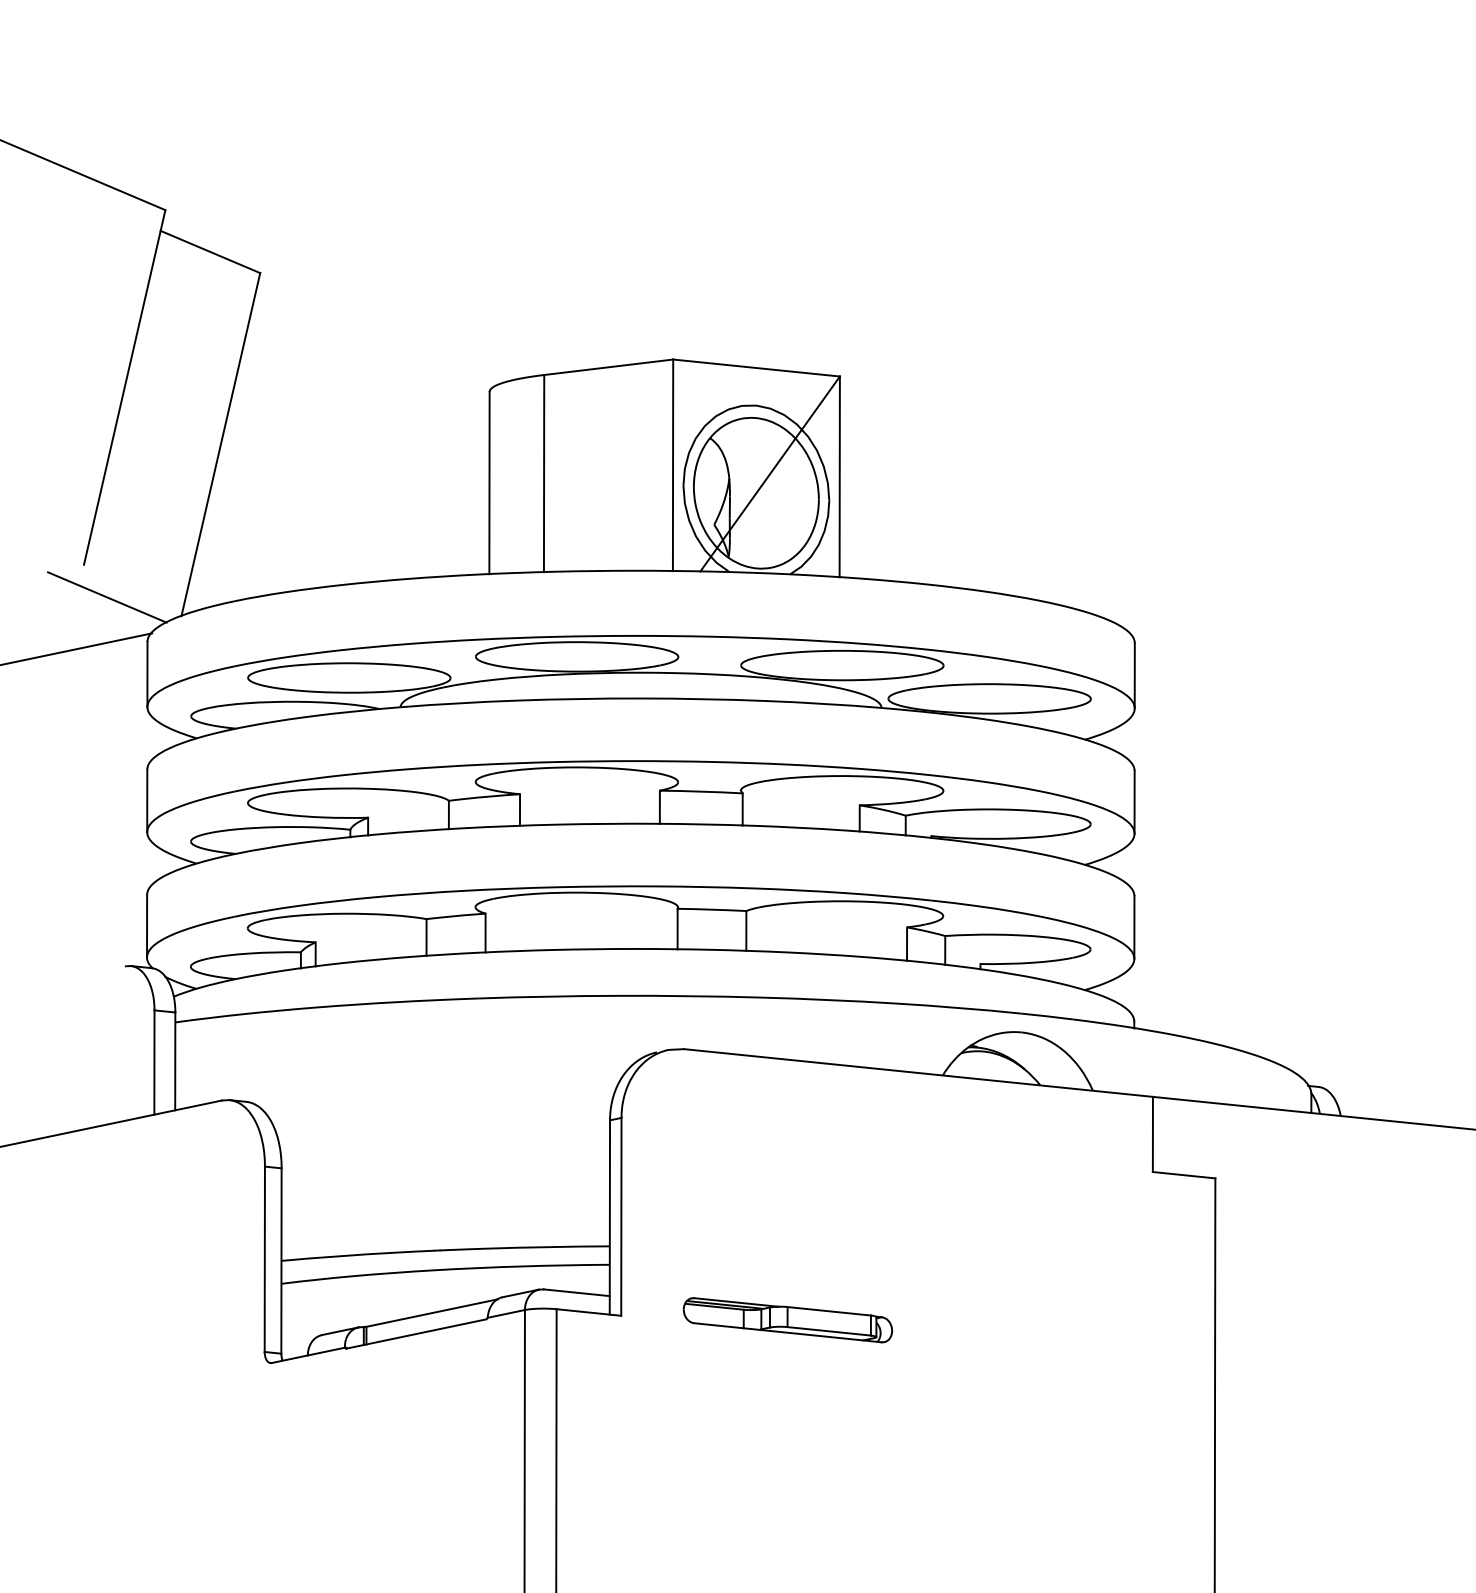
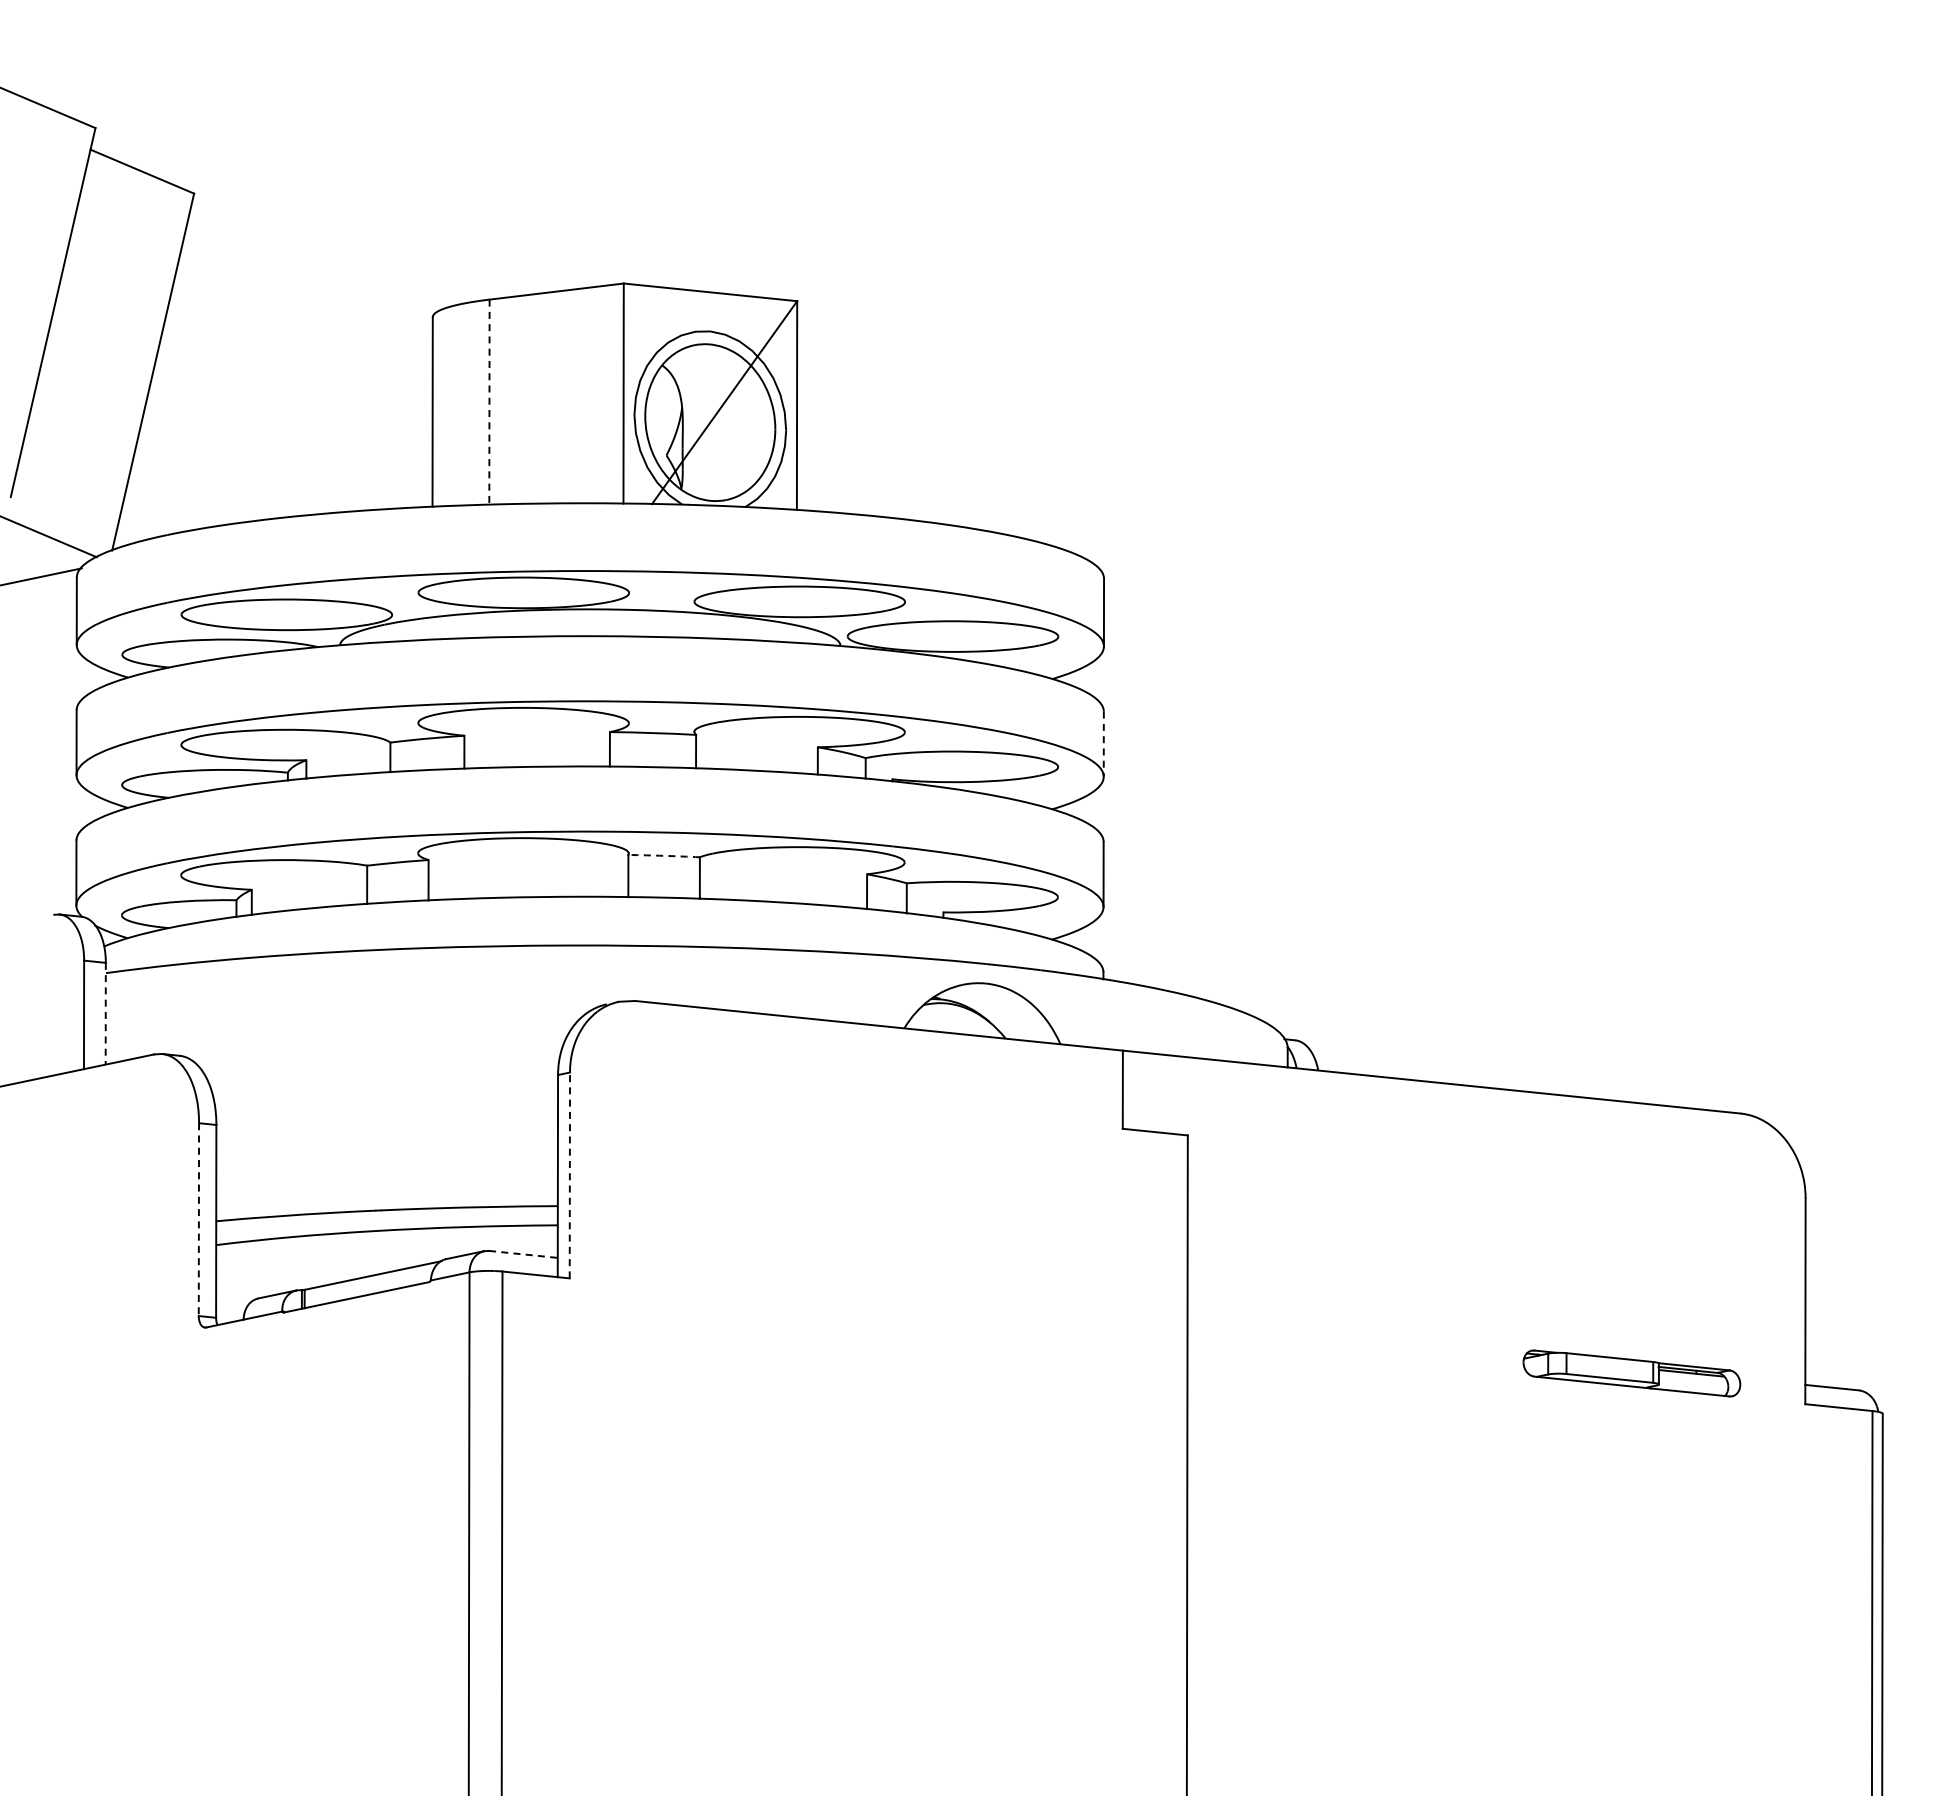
line: (544, 473) -> (489, 402), solid -> dashed
line: (1134, 802) -> (1103, 744), solid -> dashed
arc: (712, 909) -> (664, 855), solid -> dashed
line: (175, 1061) -> (105, 1013), solid -> dashed
line: (621, 1216) -> (569, 1175), solid -> dashed
line: (264, 1260) -> (198, 1220), solid -> dashed
line: (576, 1292) -> (523, 1254), solid -> dashed
part: (787, 1319) -> (742, 1282), removed

